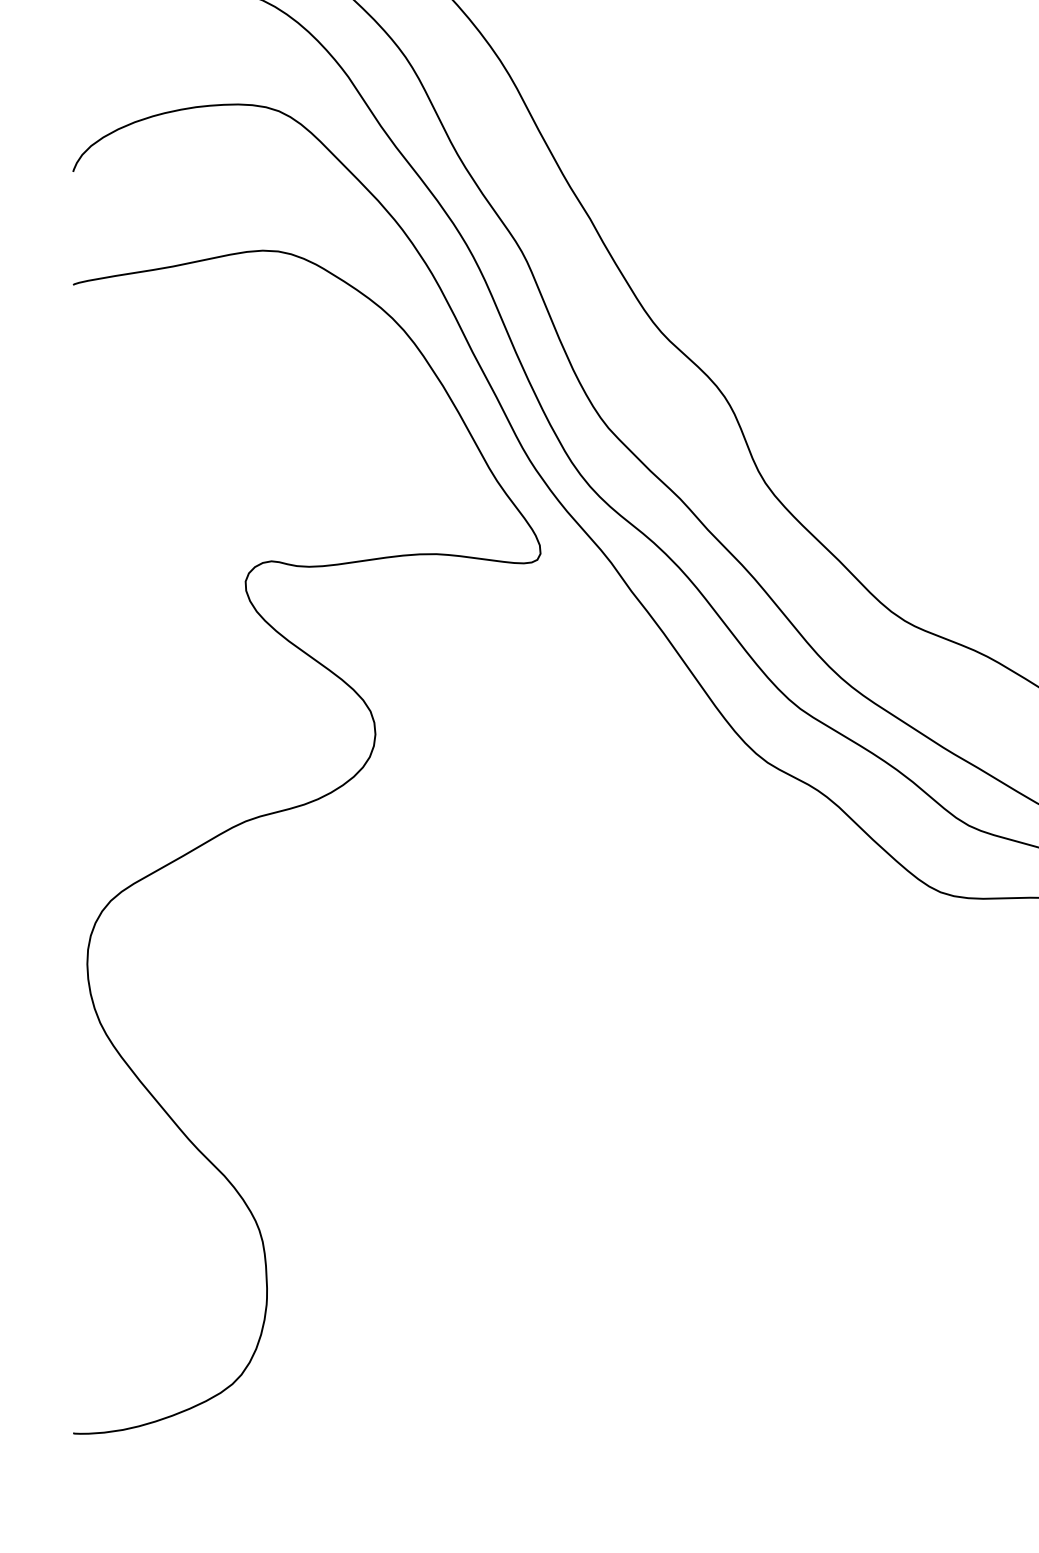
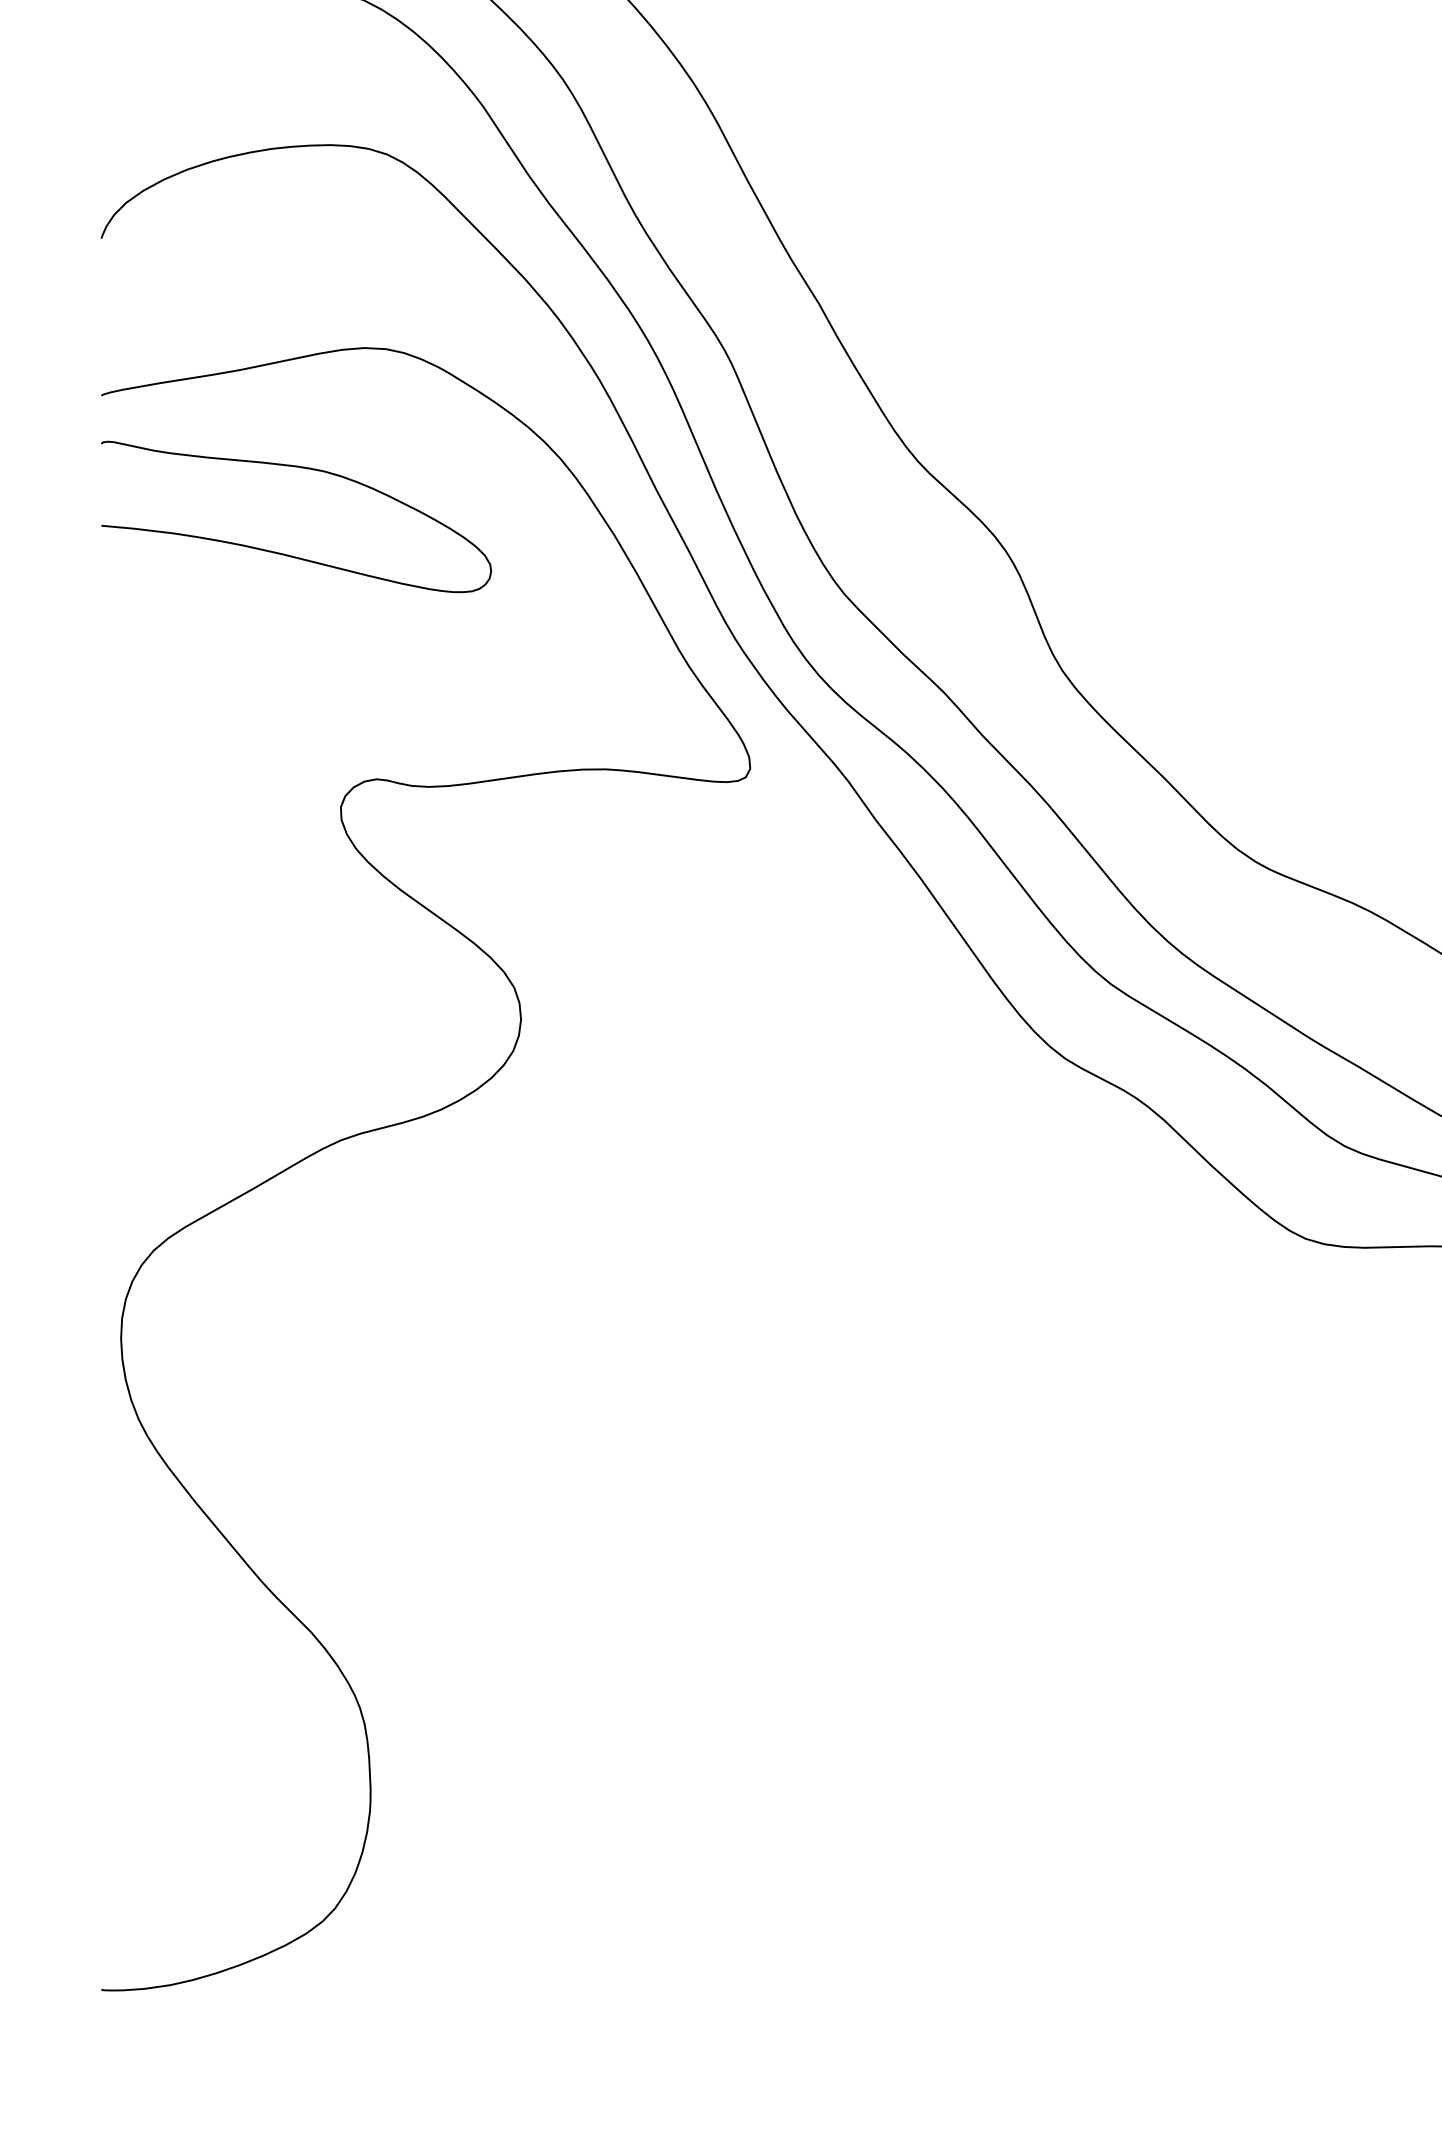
curve: (205, 398) -> (285, 553), added

